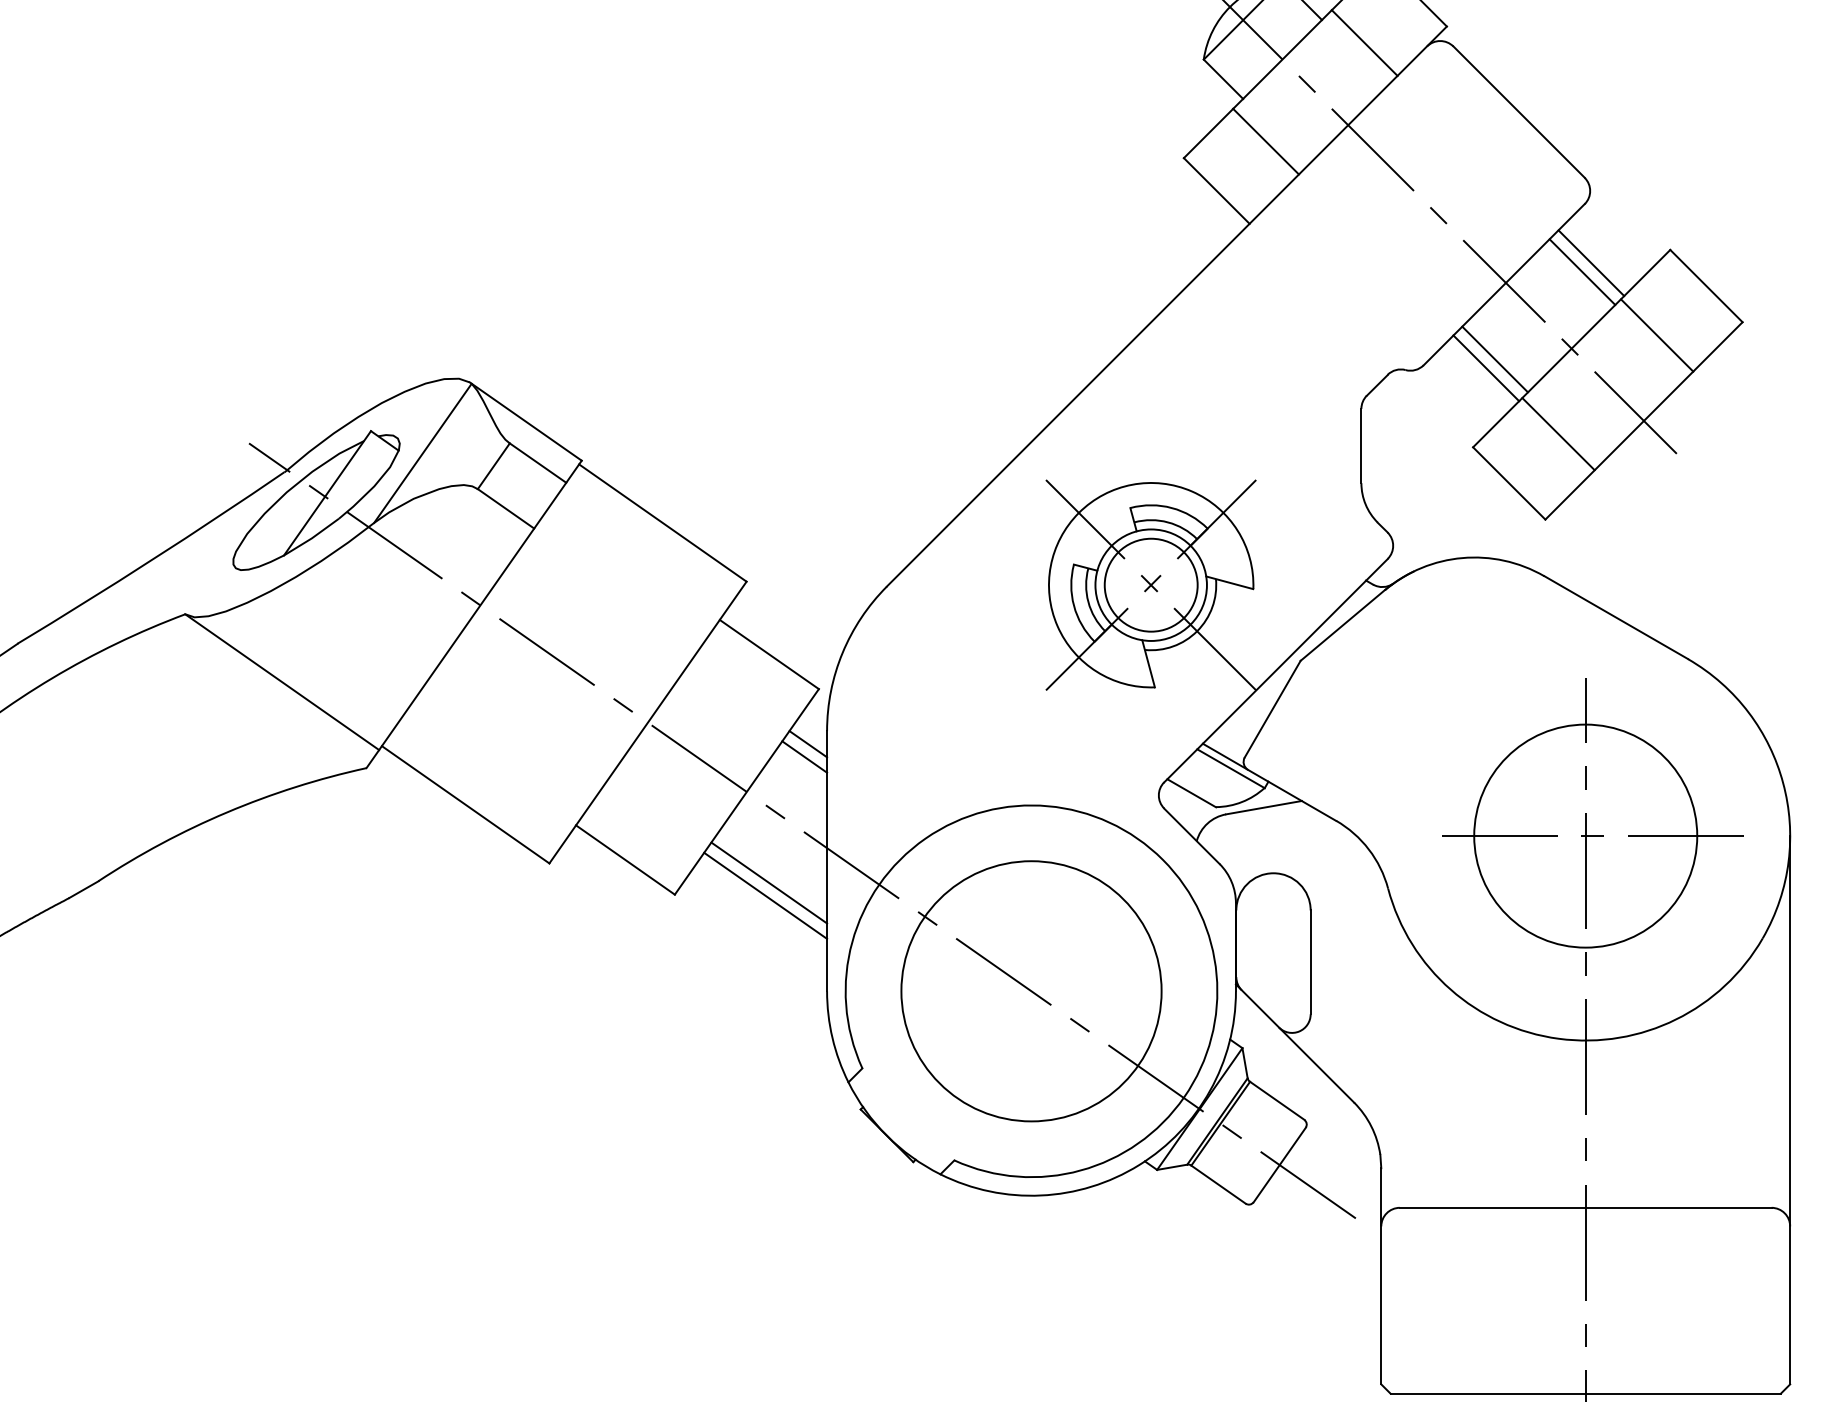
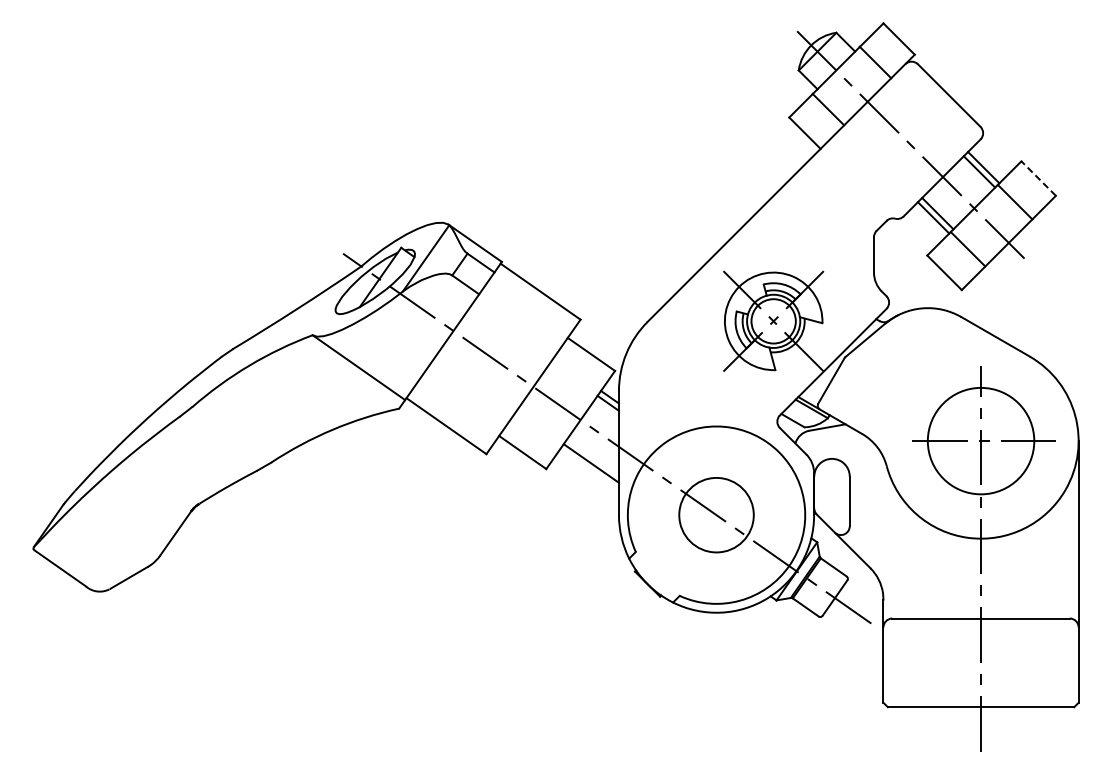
line: (1706, 285) -> (1038, 178), solid -> dashed
line: (765, 895) -> (589, 469), removed
circle: (1031, 991) -> (716, 515), size x0.6

